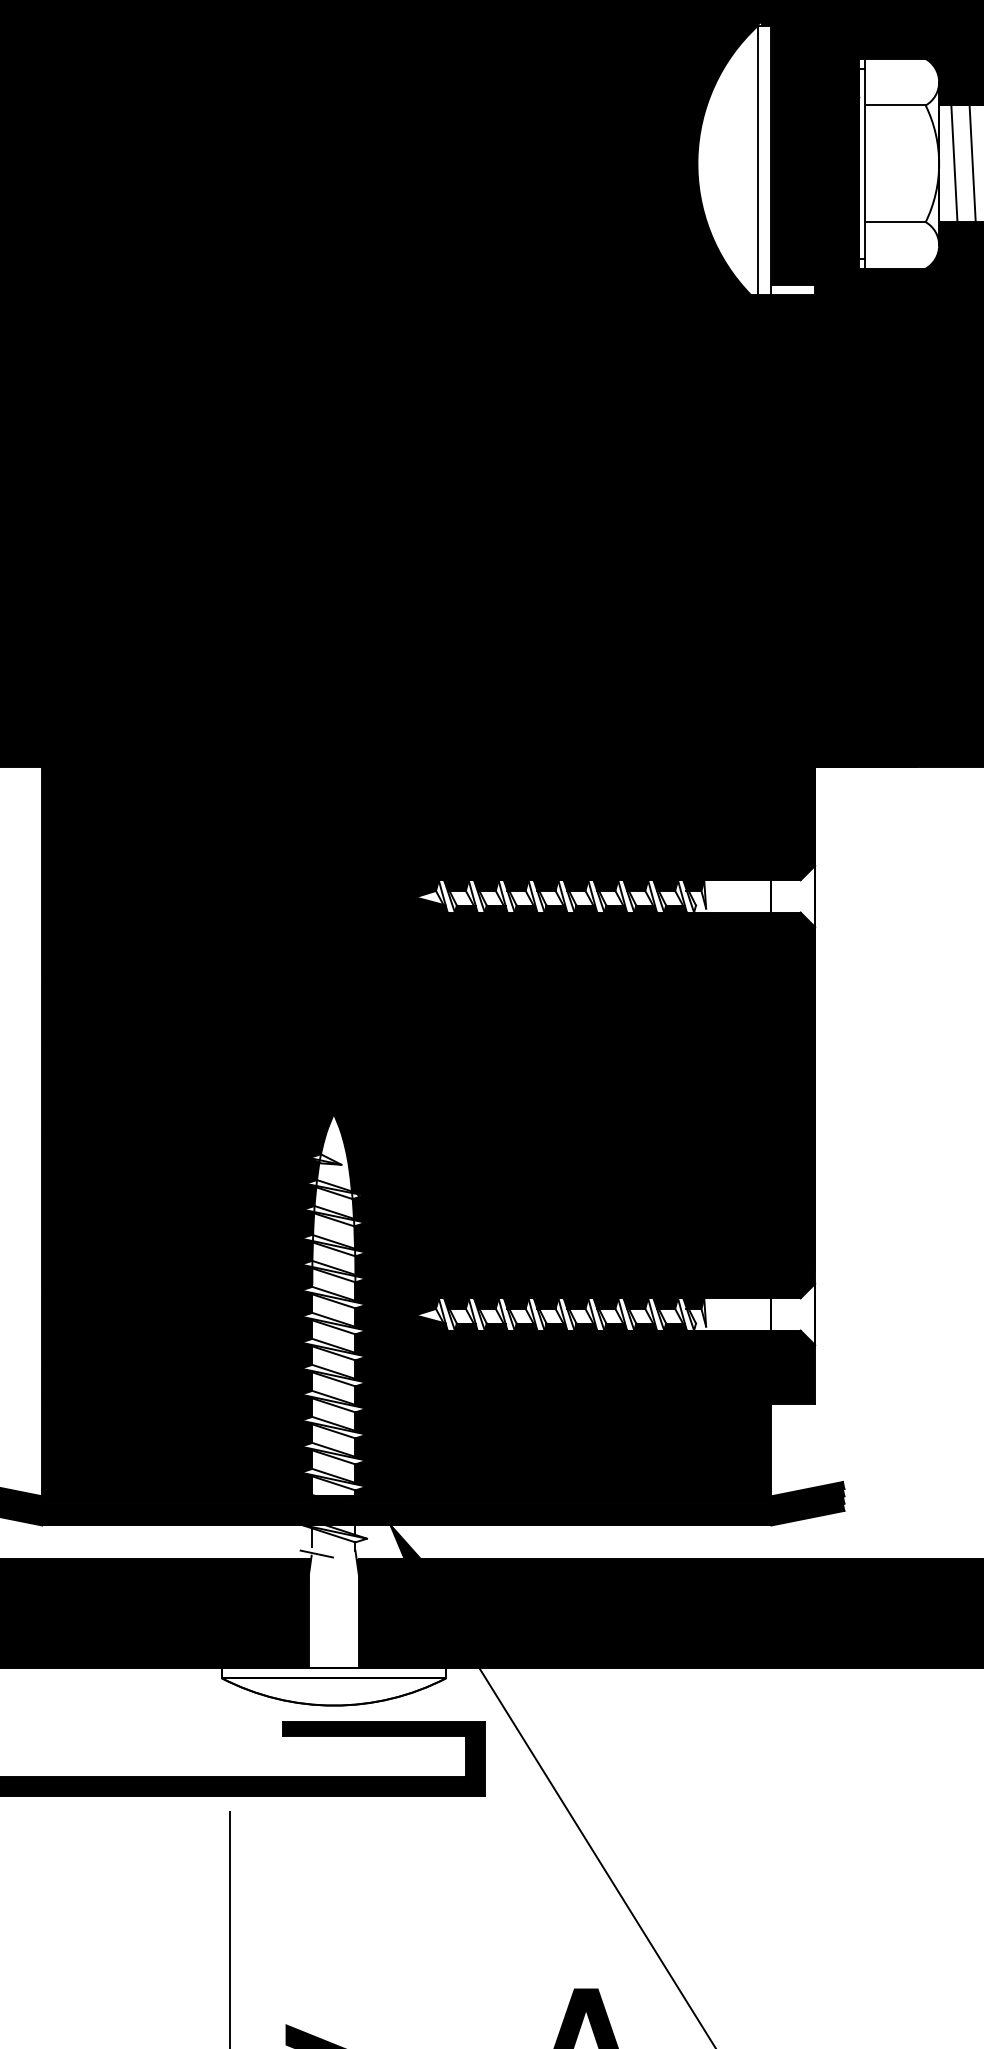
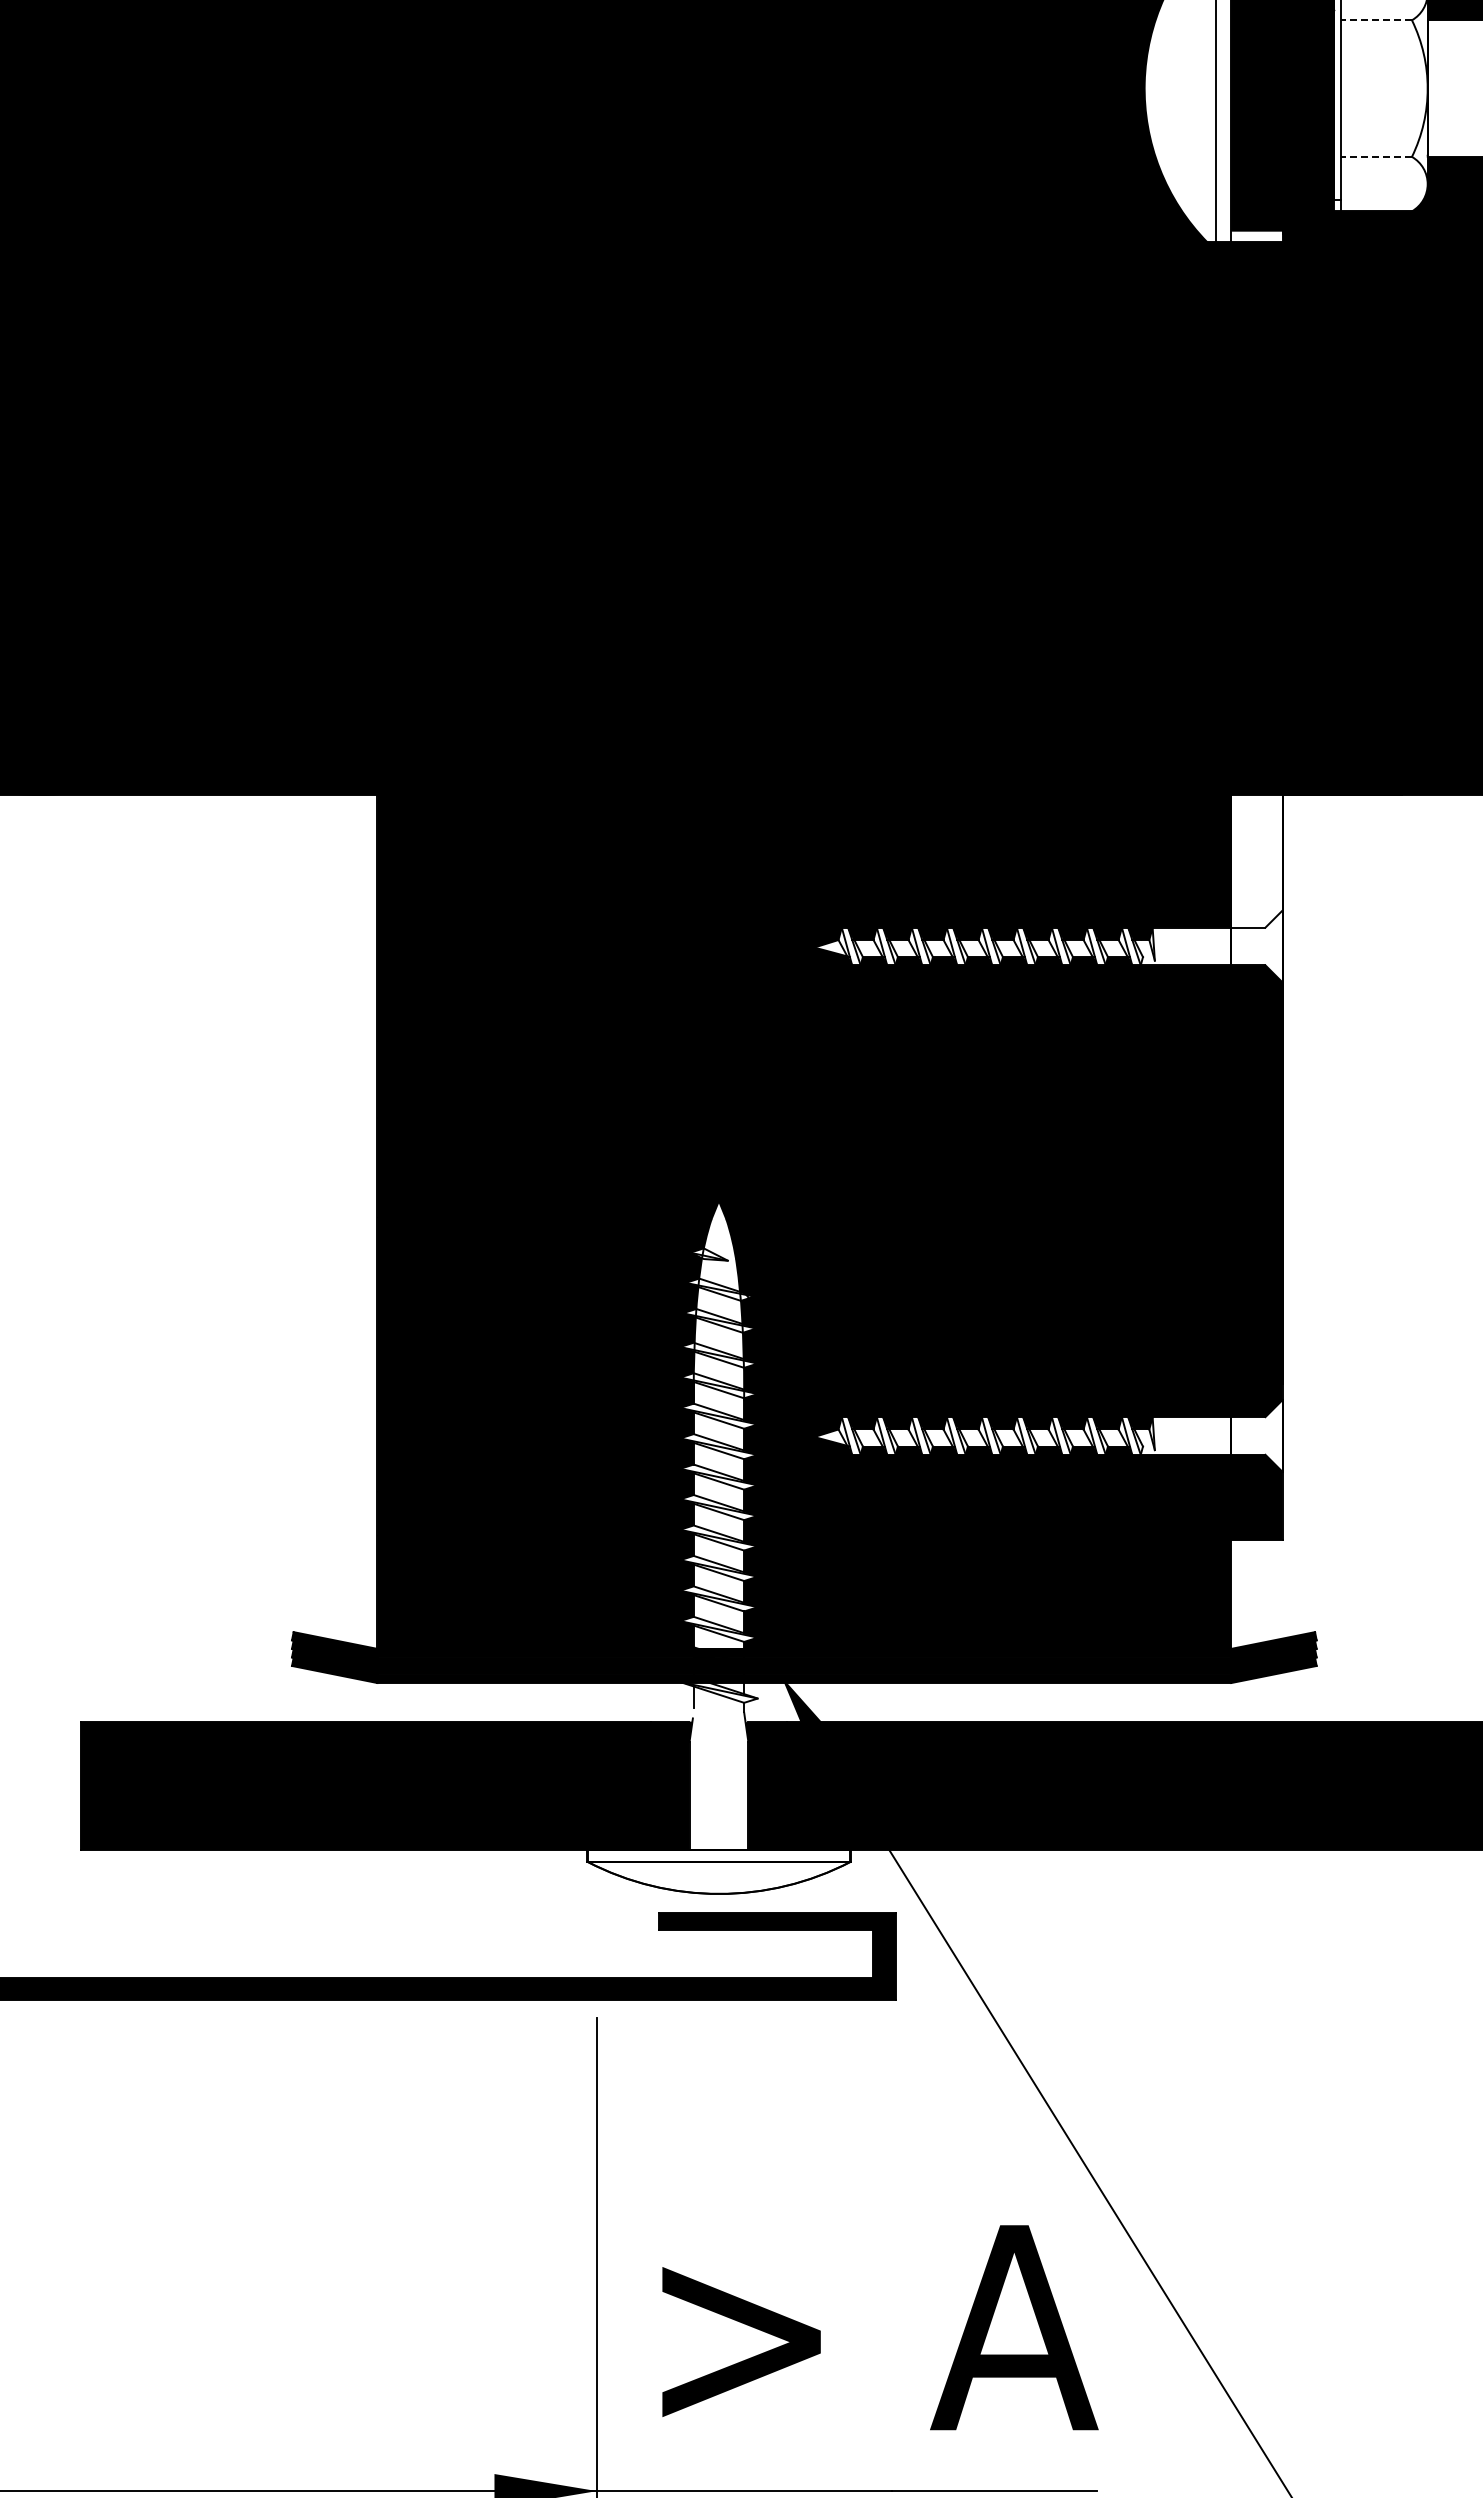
line: (895, 105) -> (1376, 20), solid -> dashed
line: (954, 163) -> (1445, 88), removed
line: (972, 163) -> (1466, 88), removed
line: (895, 221) -> (1376, 156), solid -> dashed
fill: (792, 823) -> (1256, 860), removed
line: (316, 1554) -> (698, 1716), removed

